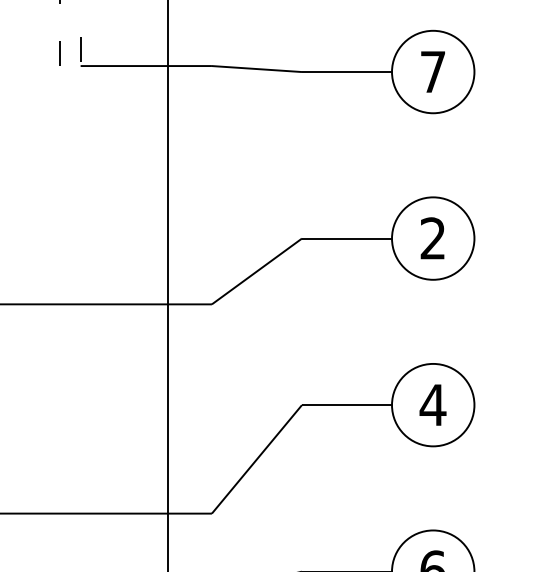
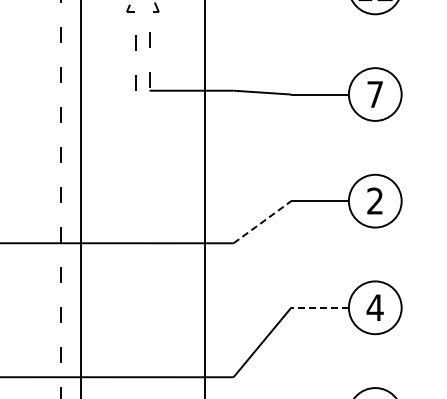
line: (257, 271) -> (262, 222), solid -> dashed
line: (347, 404) -> (320, 307), solid -> dashed

